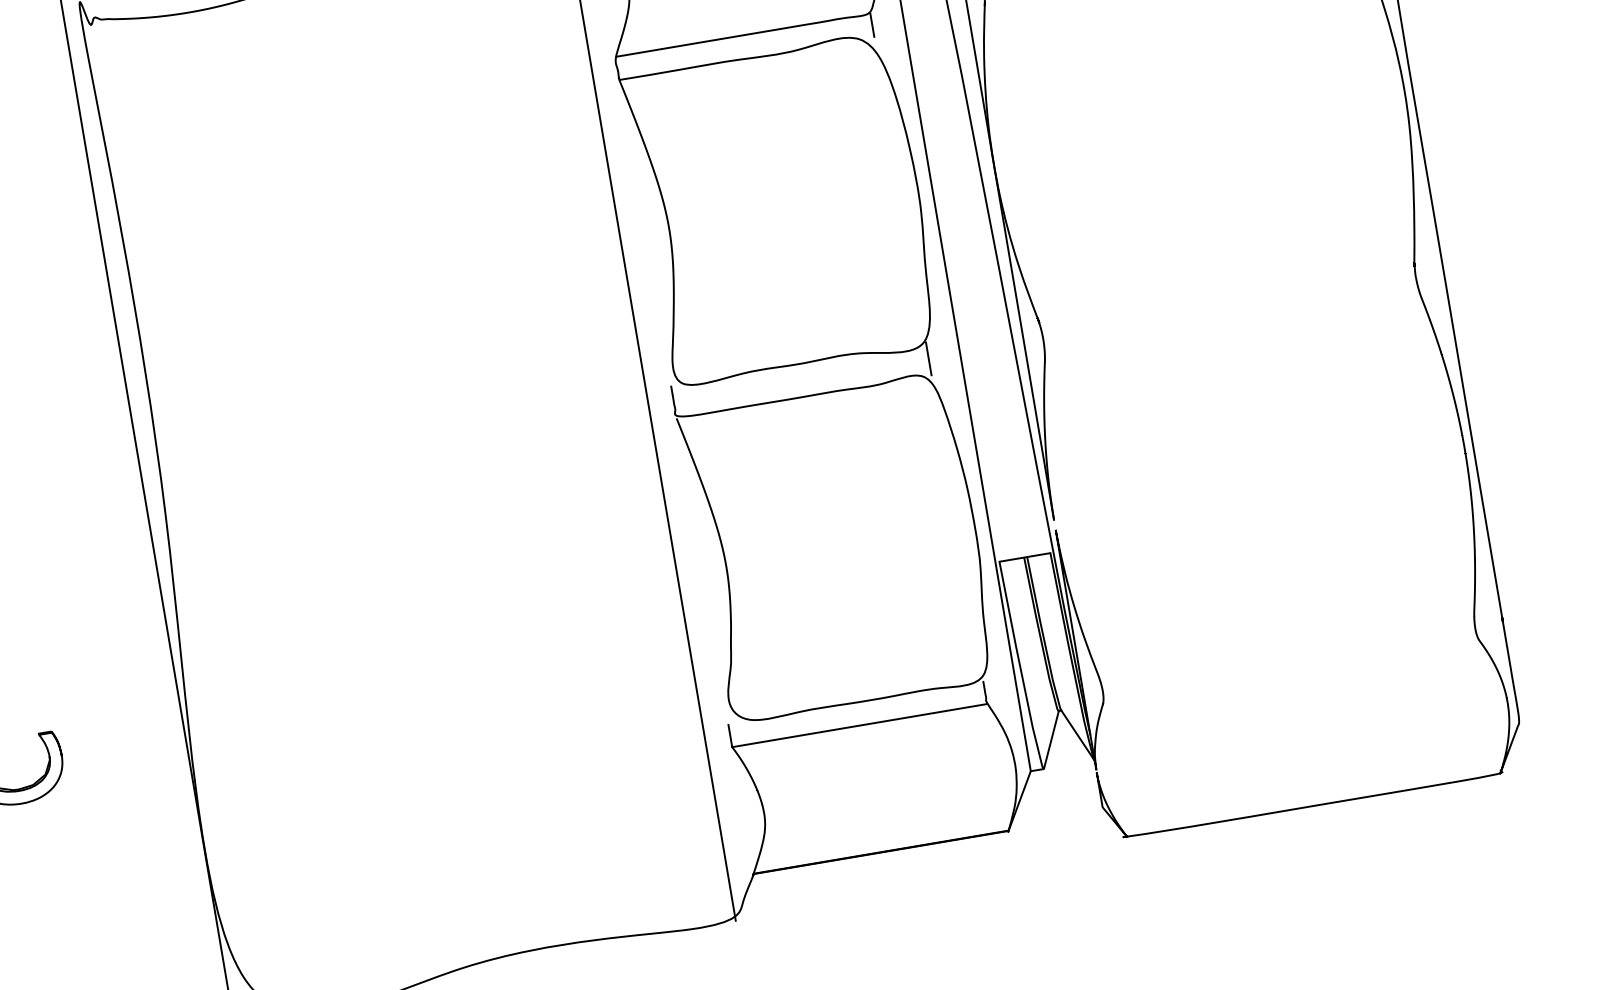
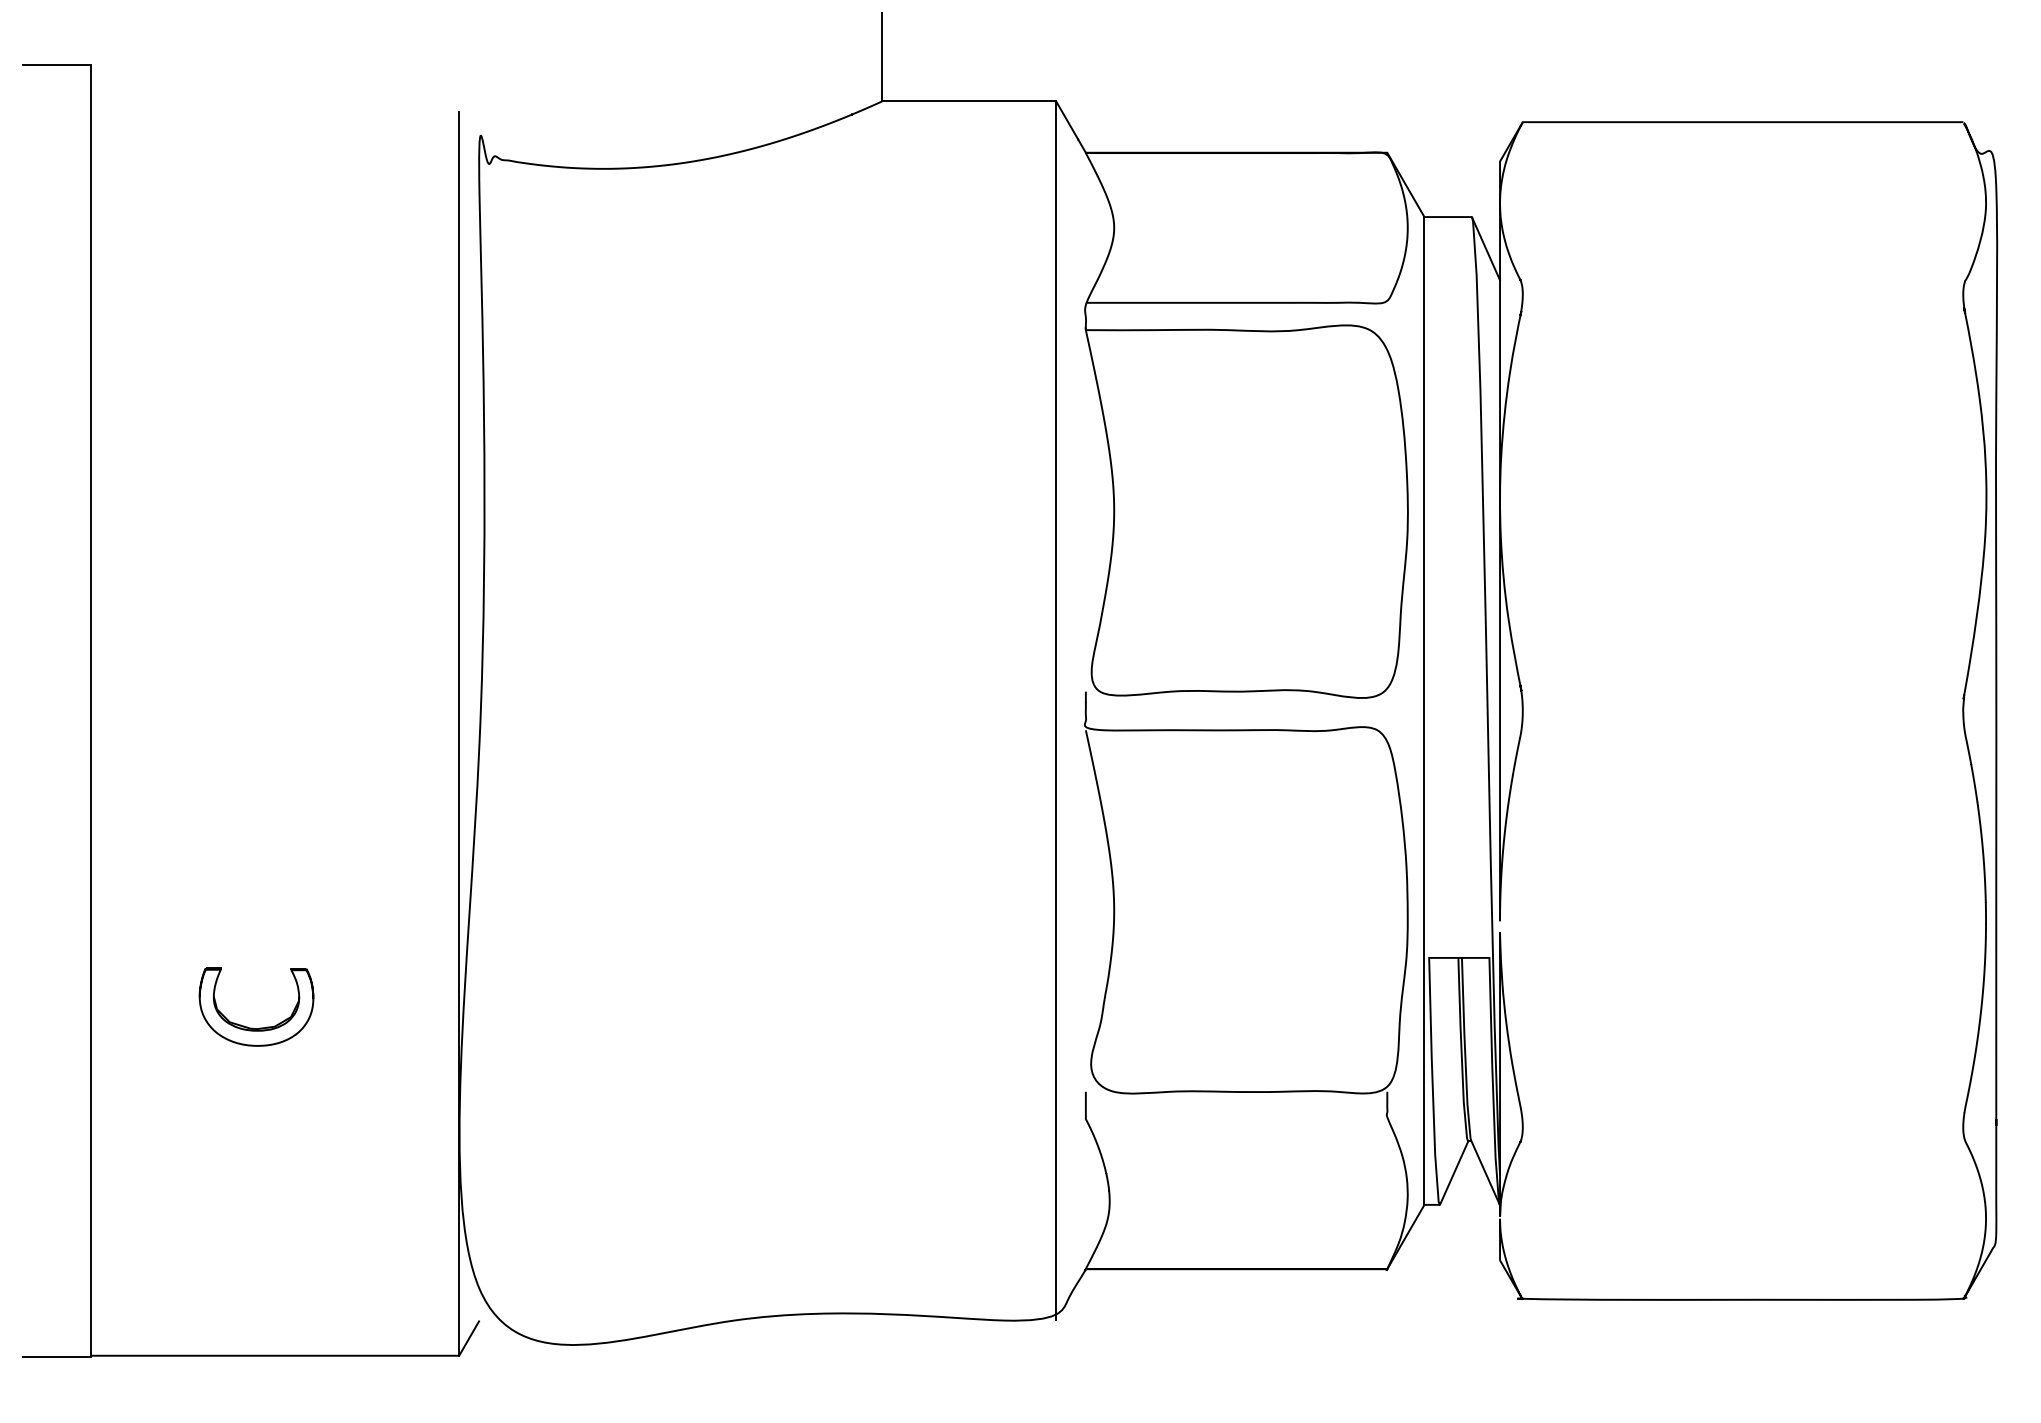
line: (872, 25) -> (1387, 316), removed
line: (928, 358) -> (1387, 710), removed
line: (859, 725) -> (1236, 1119), removed

